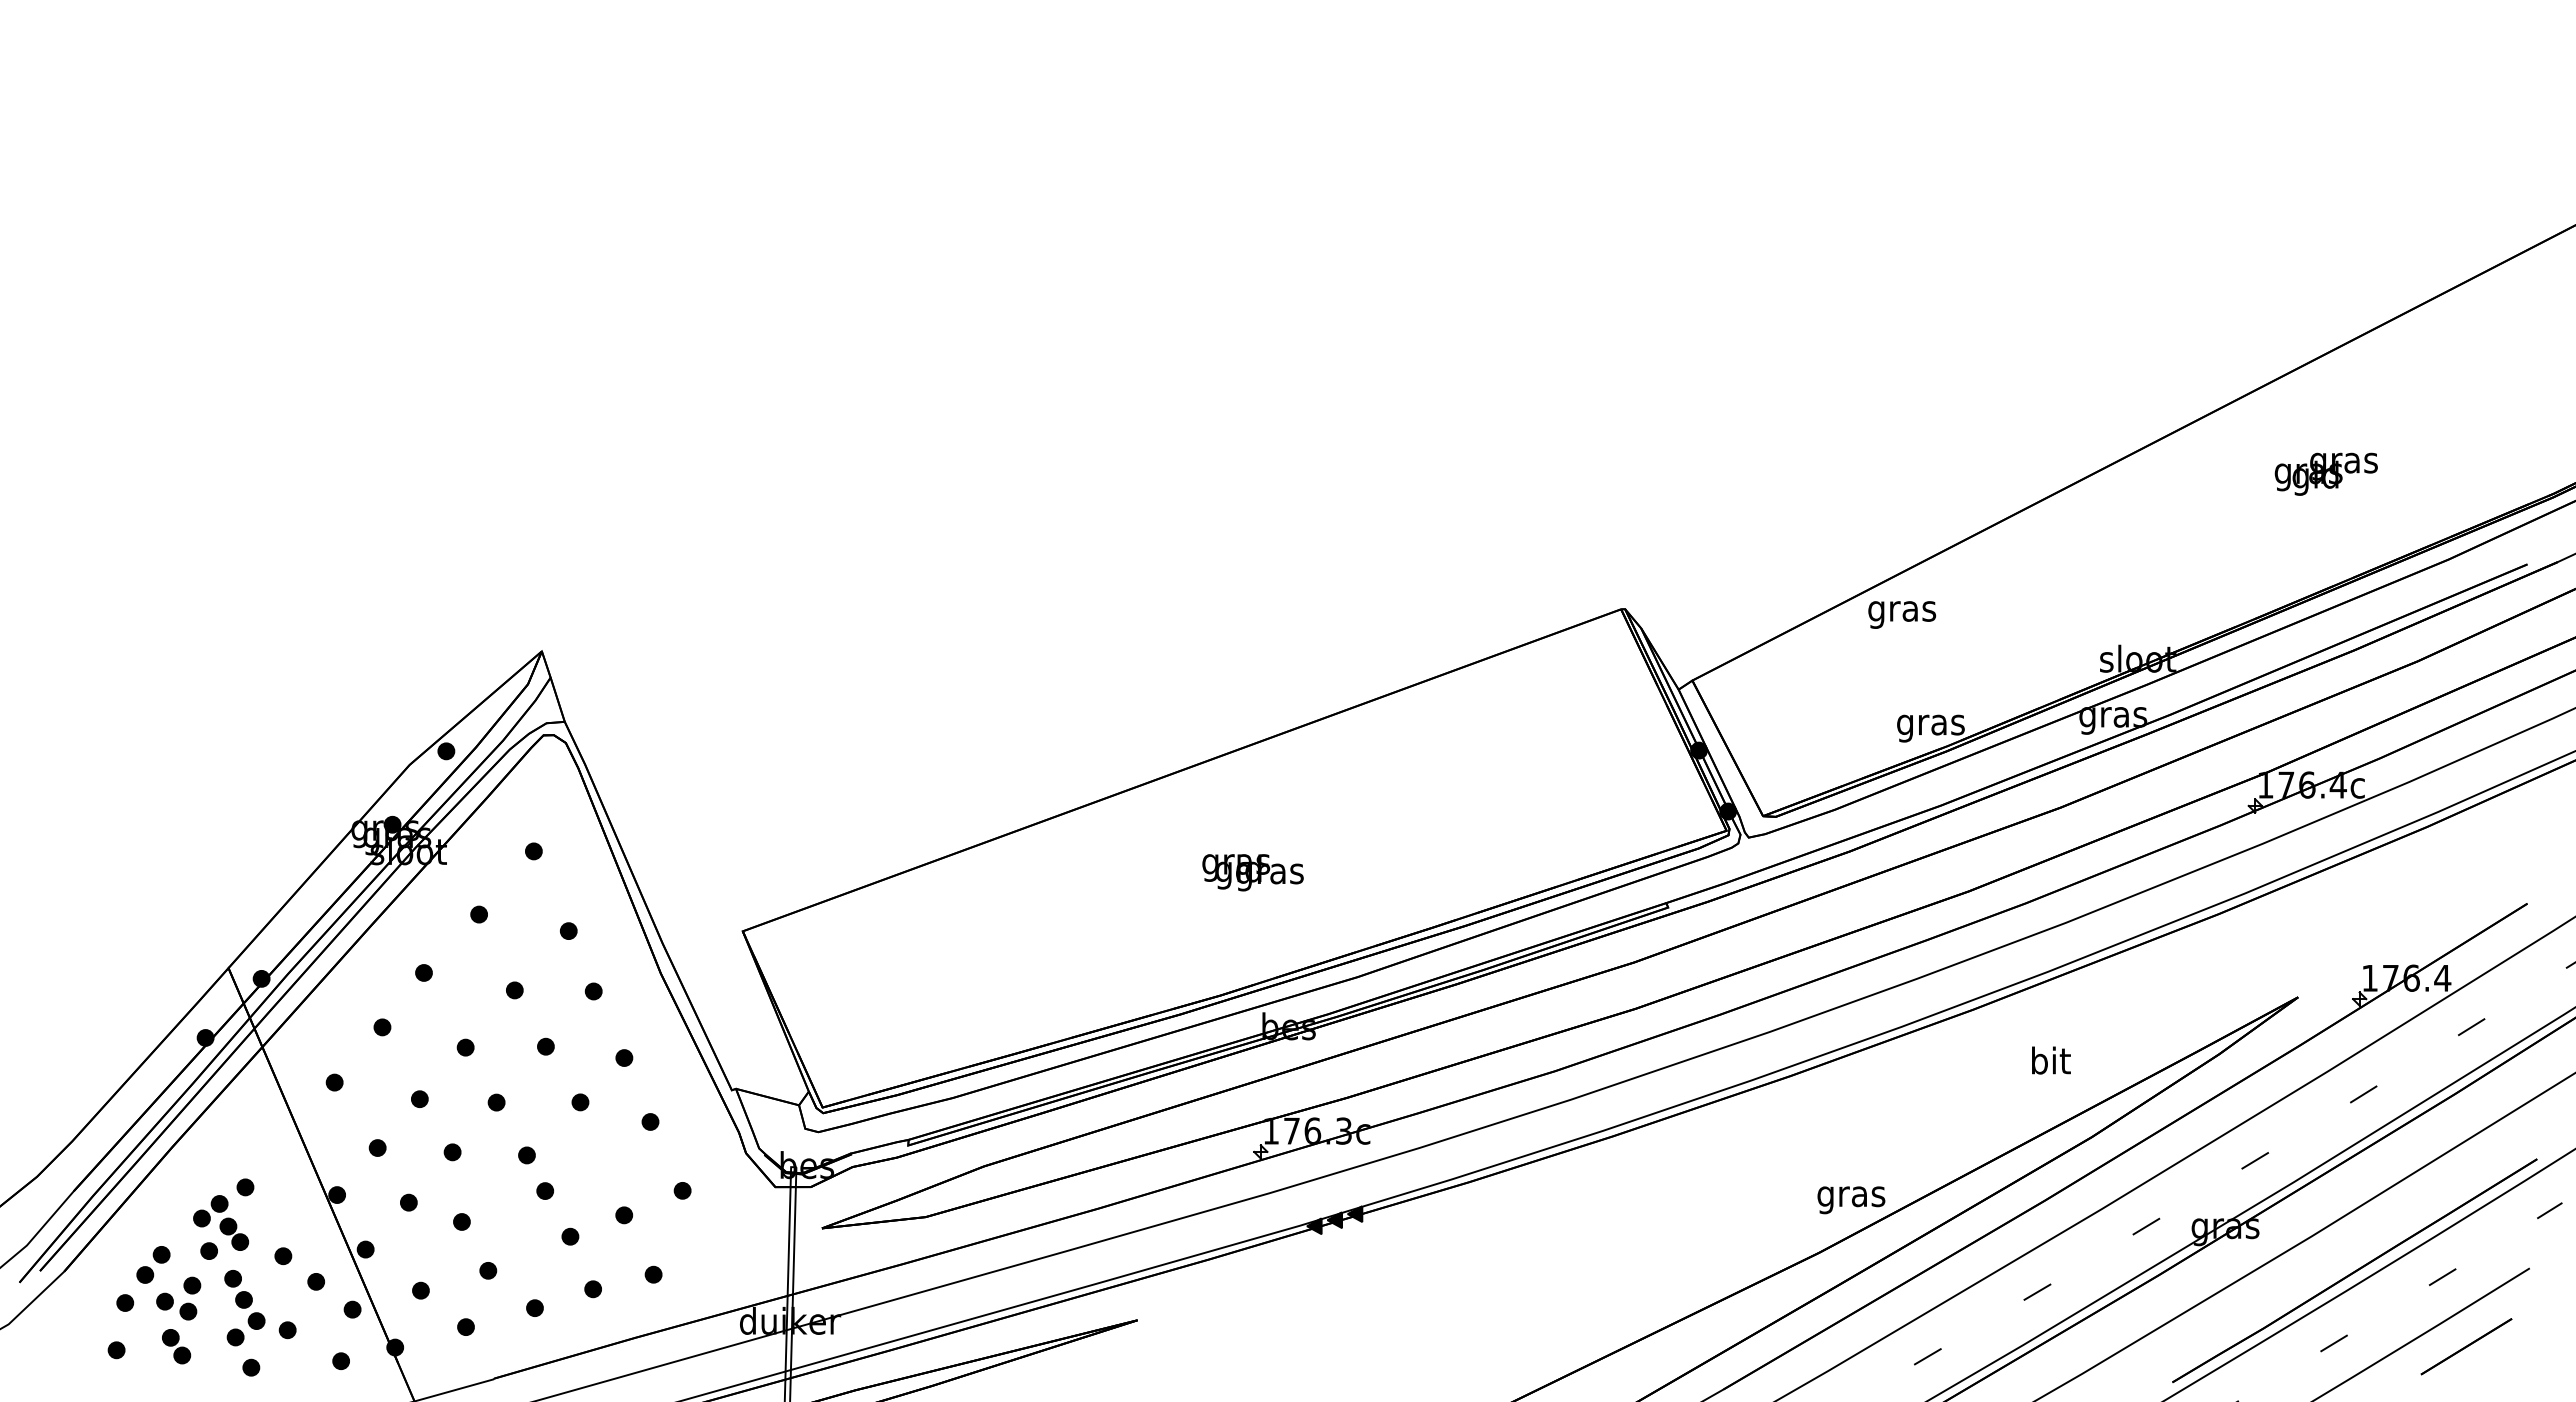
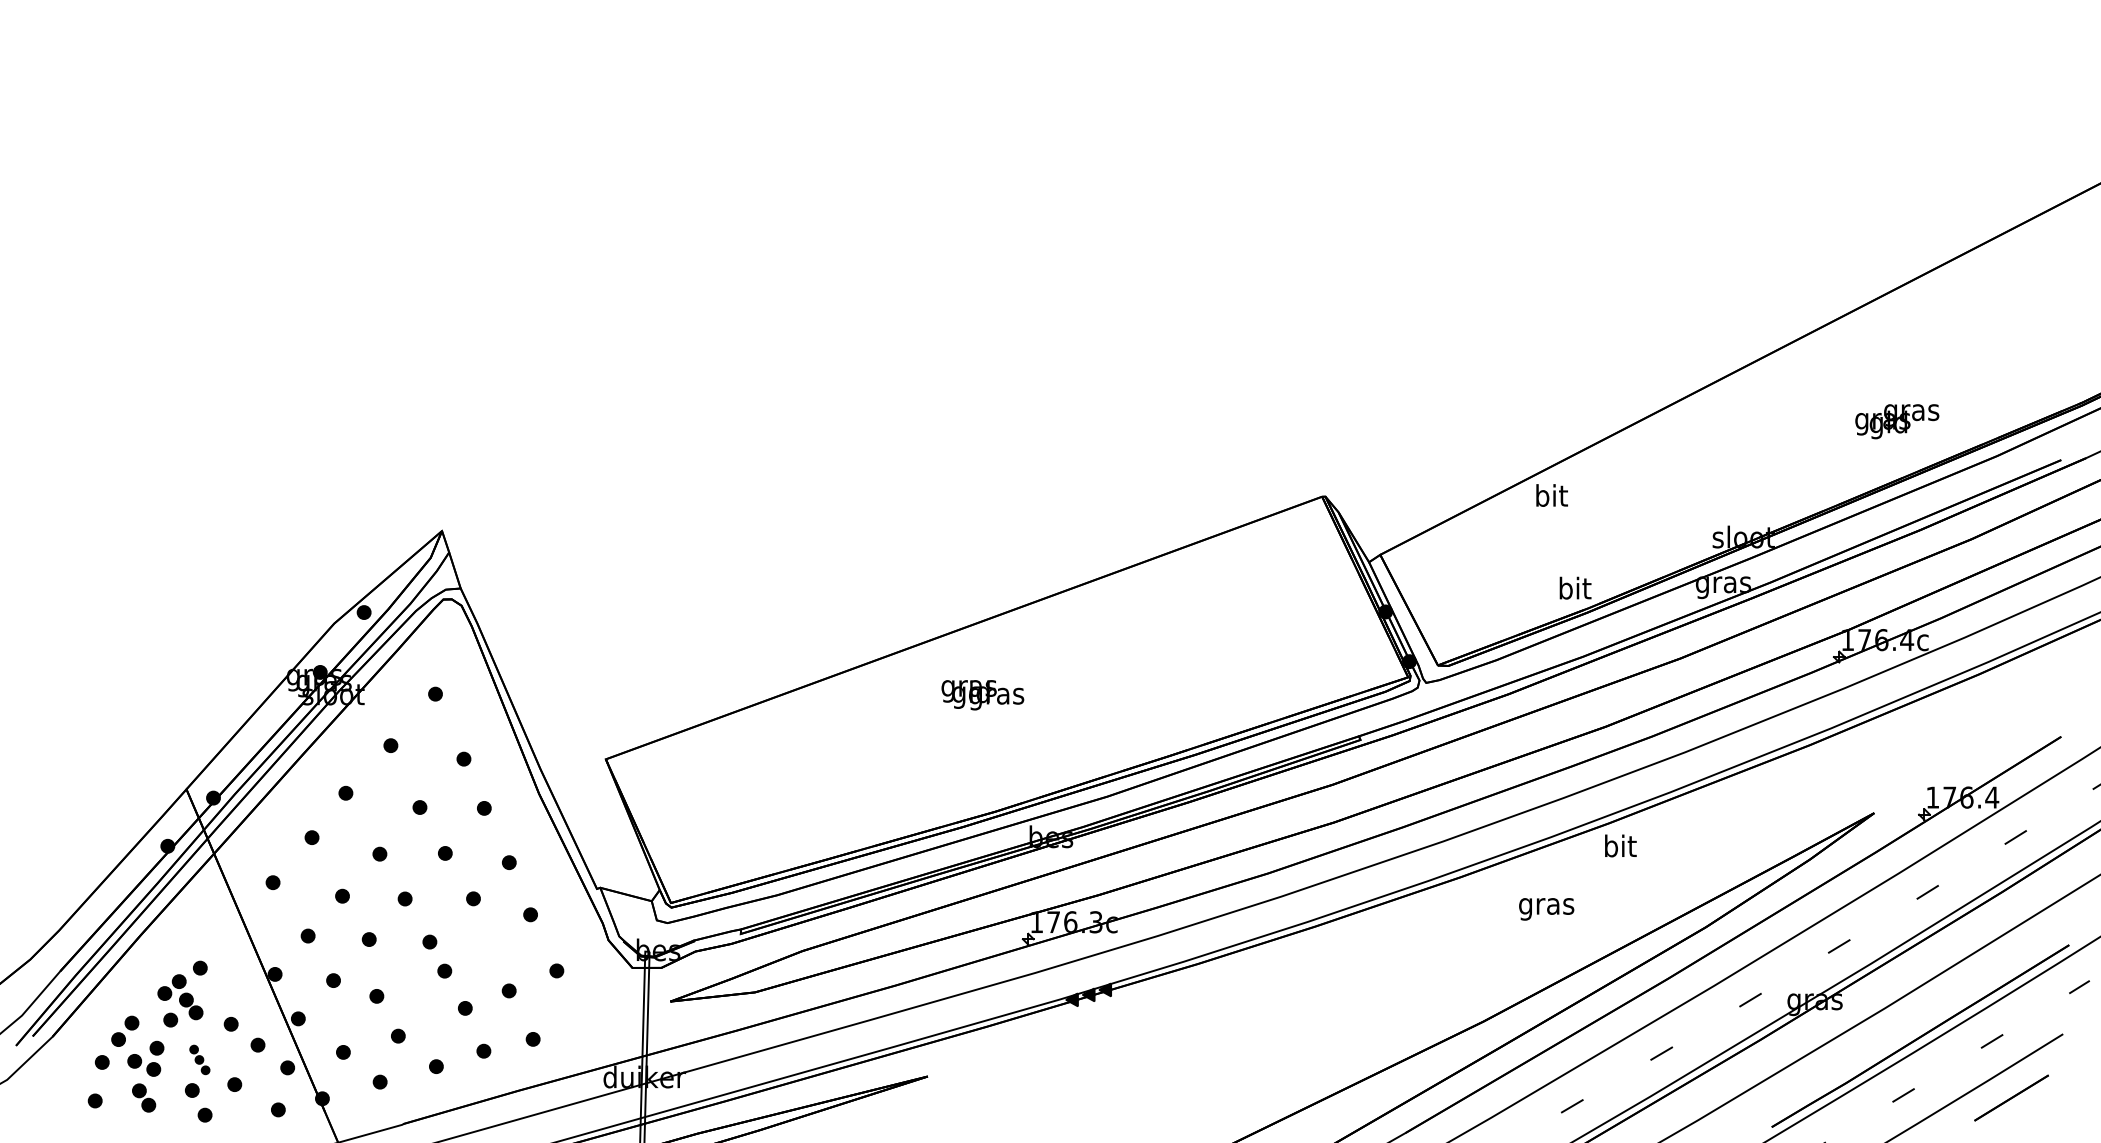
text: (2325, 473) -> (1896, 421), moved
text: (1902, 610) -> (1551, 497), gras -> bit
text: (1930, 724) -> (1574, 590), gras -> bit
text: (1252, 872) -> (982, 695), moved
text: (2051, 1060) -> (1620, 845), moved
text: (1851, 1200) -> (1546, 909), moved
part: (244, 1299) -> (199, 1059), size x0.6

